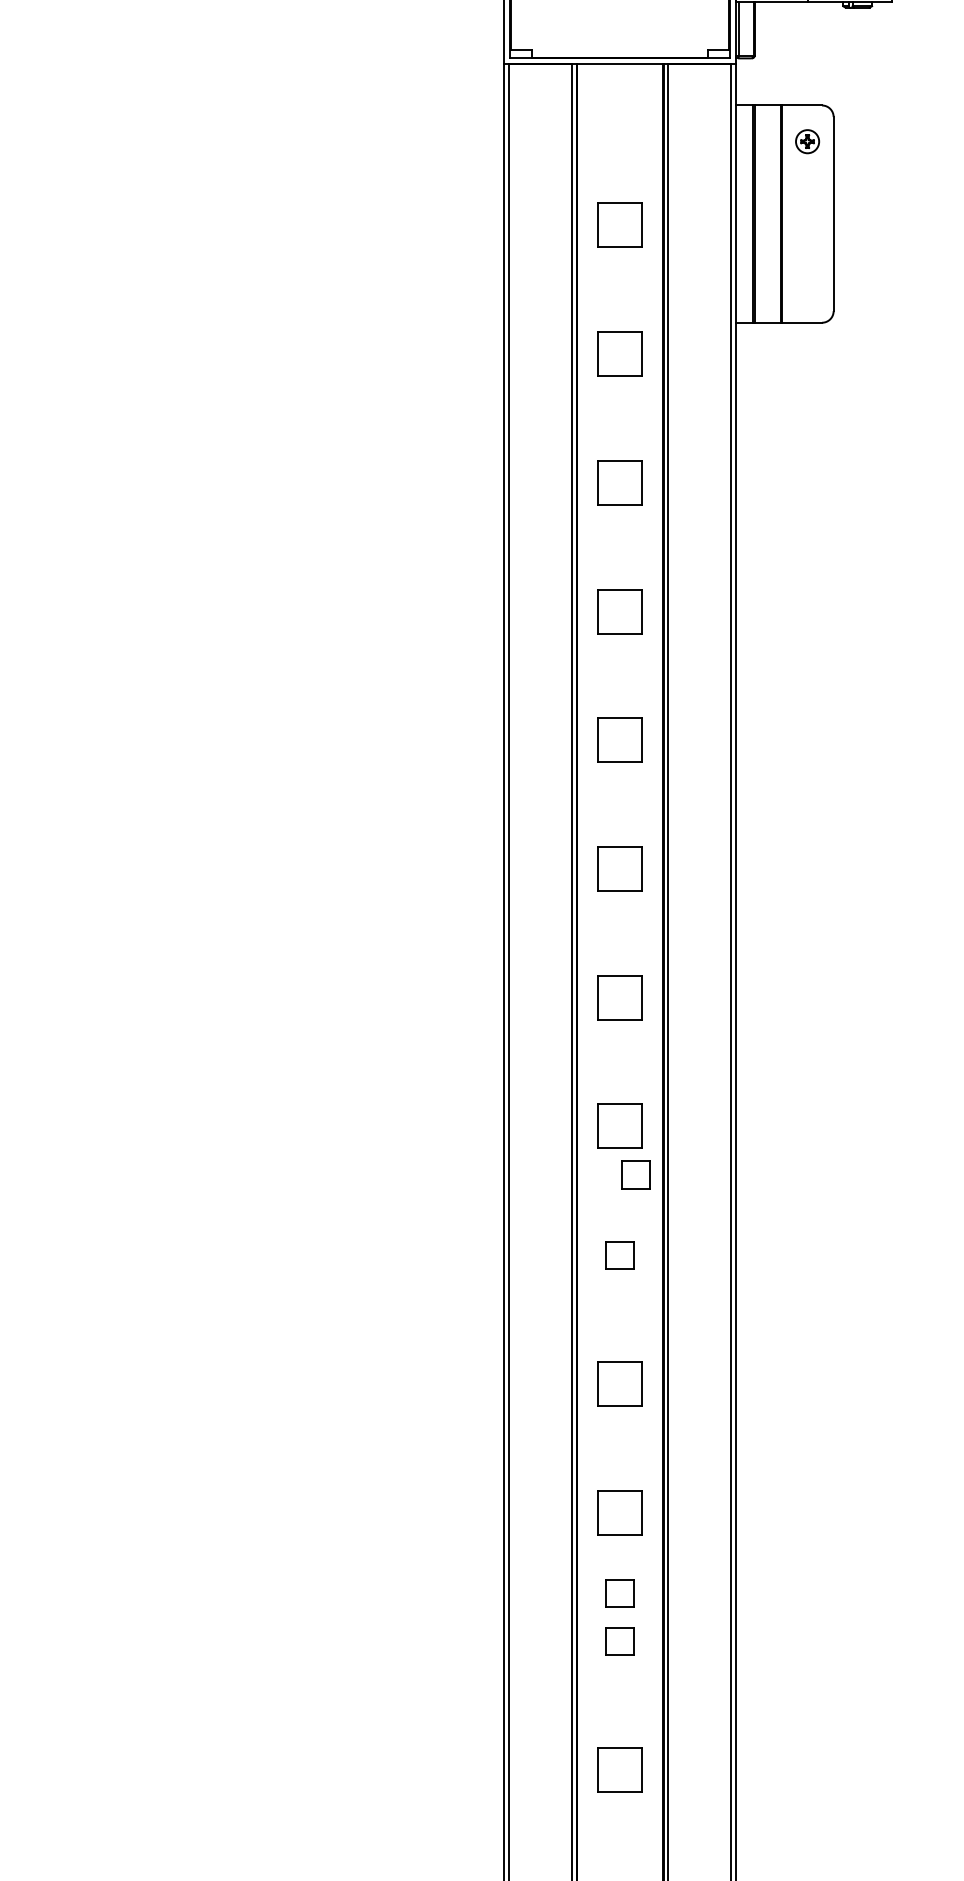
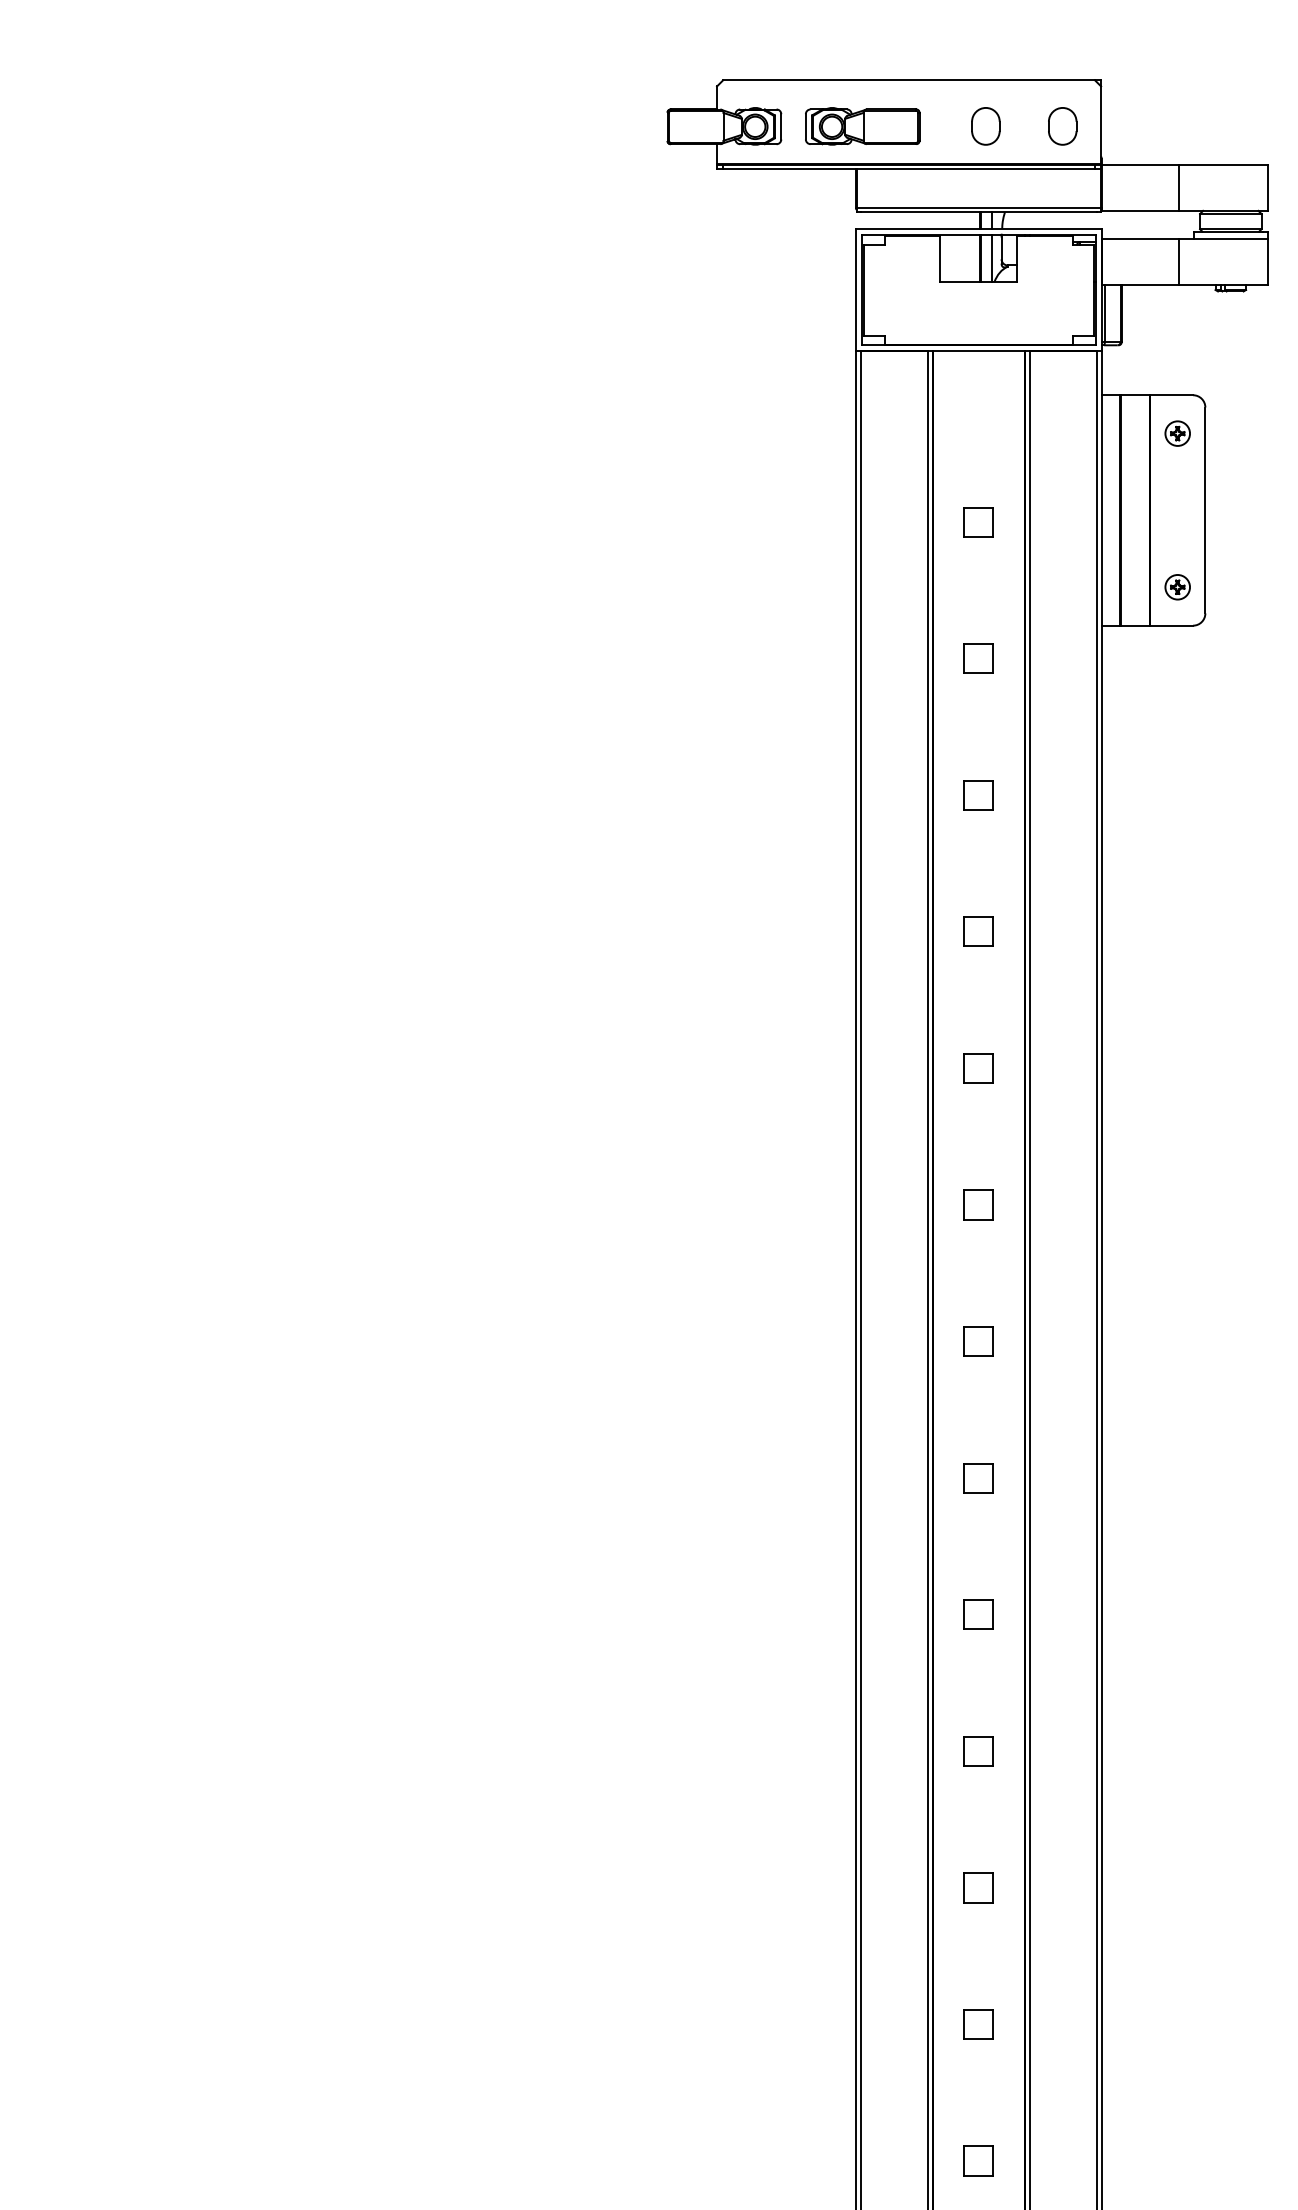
part: (619, 225) -> (978, 522), size x0.62
part: (807, 286) -> (1177, 587), added
part: (619, 353) -> (978, 658), size x0.62
part: (619, 482) -> (978, 795), size x0.62
part: (619, 611) -> (978, 931), size x0.62
part: (619, 740) -> (978, 1068), size x0.62
part: (619, 868) -> (978, 1204), size x0.62
part: (619, 997) -> (978, 1341), size x0.62
part: (619, 1126) -> (978, 1478), size x0.62
part: (635, 1174) -> (995, 1529), removed
part: (619, 1384) -> (978, 1751), size x0.62
part: (619, 1512) -> (978, 1887), size x0.62
part: (619, 1593) -> (978, 1973), removed
part: (619, 1769) -> (978, 2160), size x0.62

